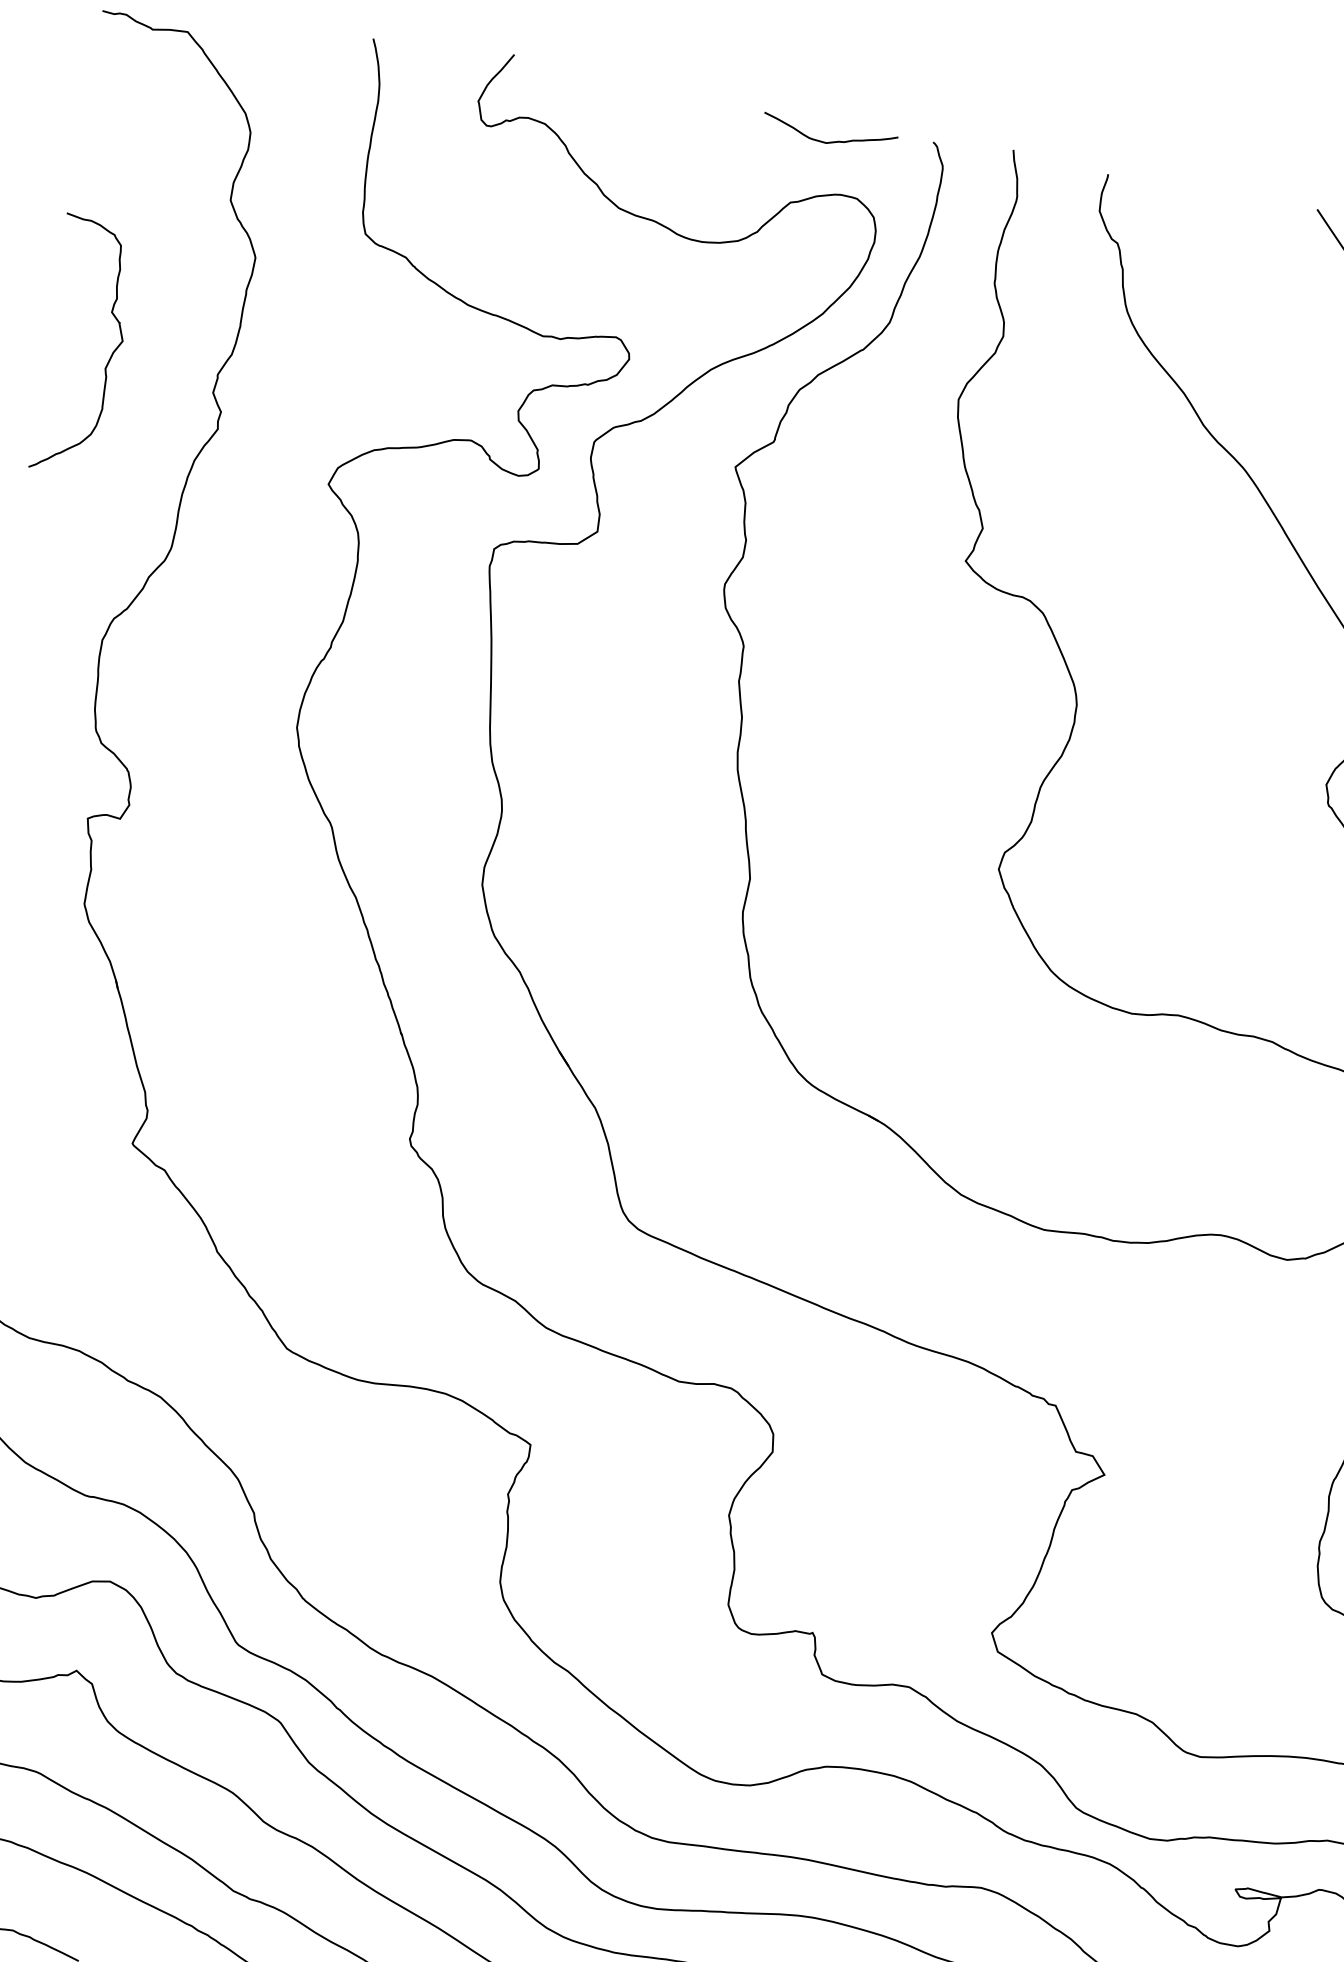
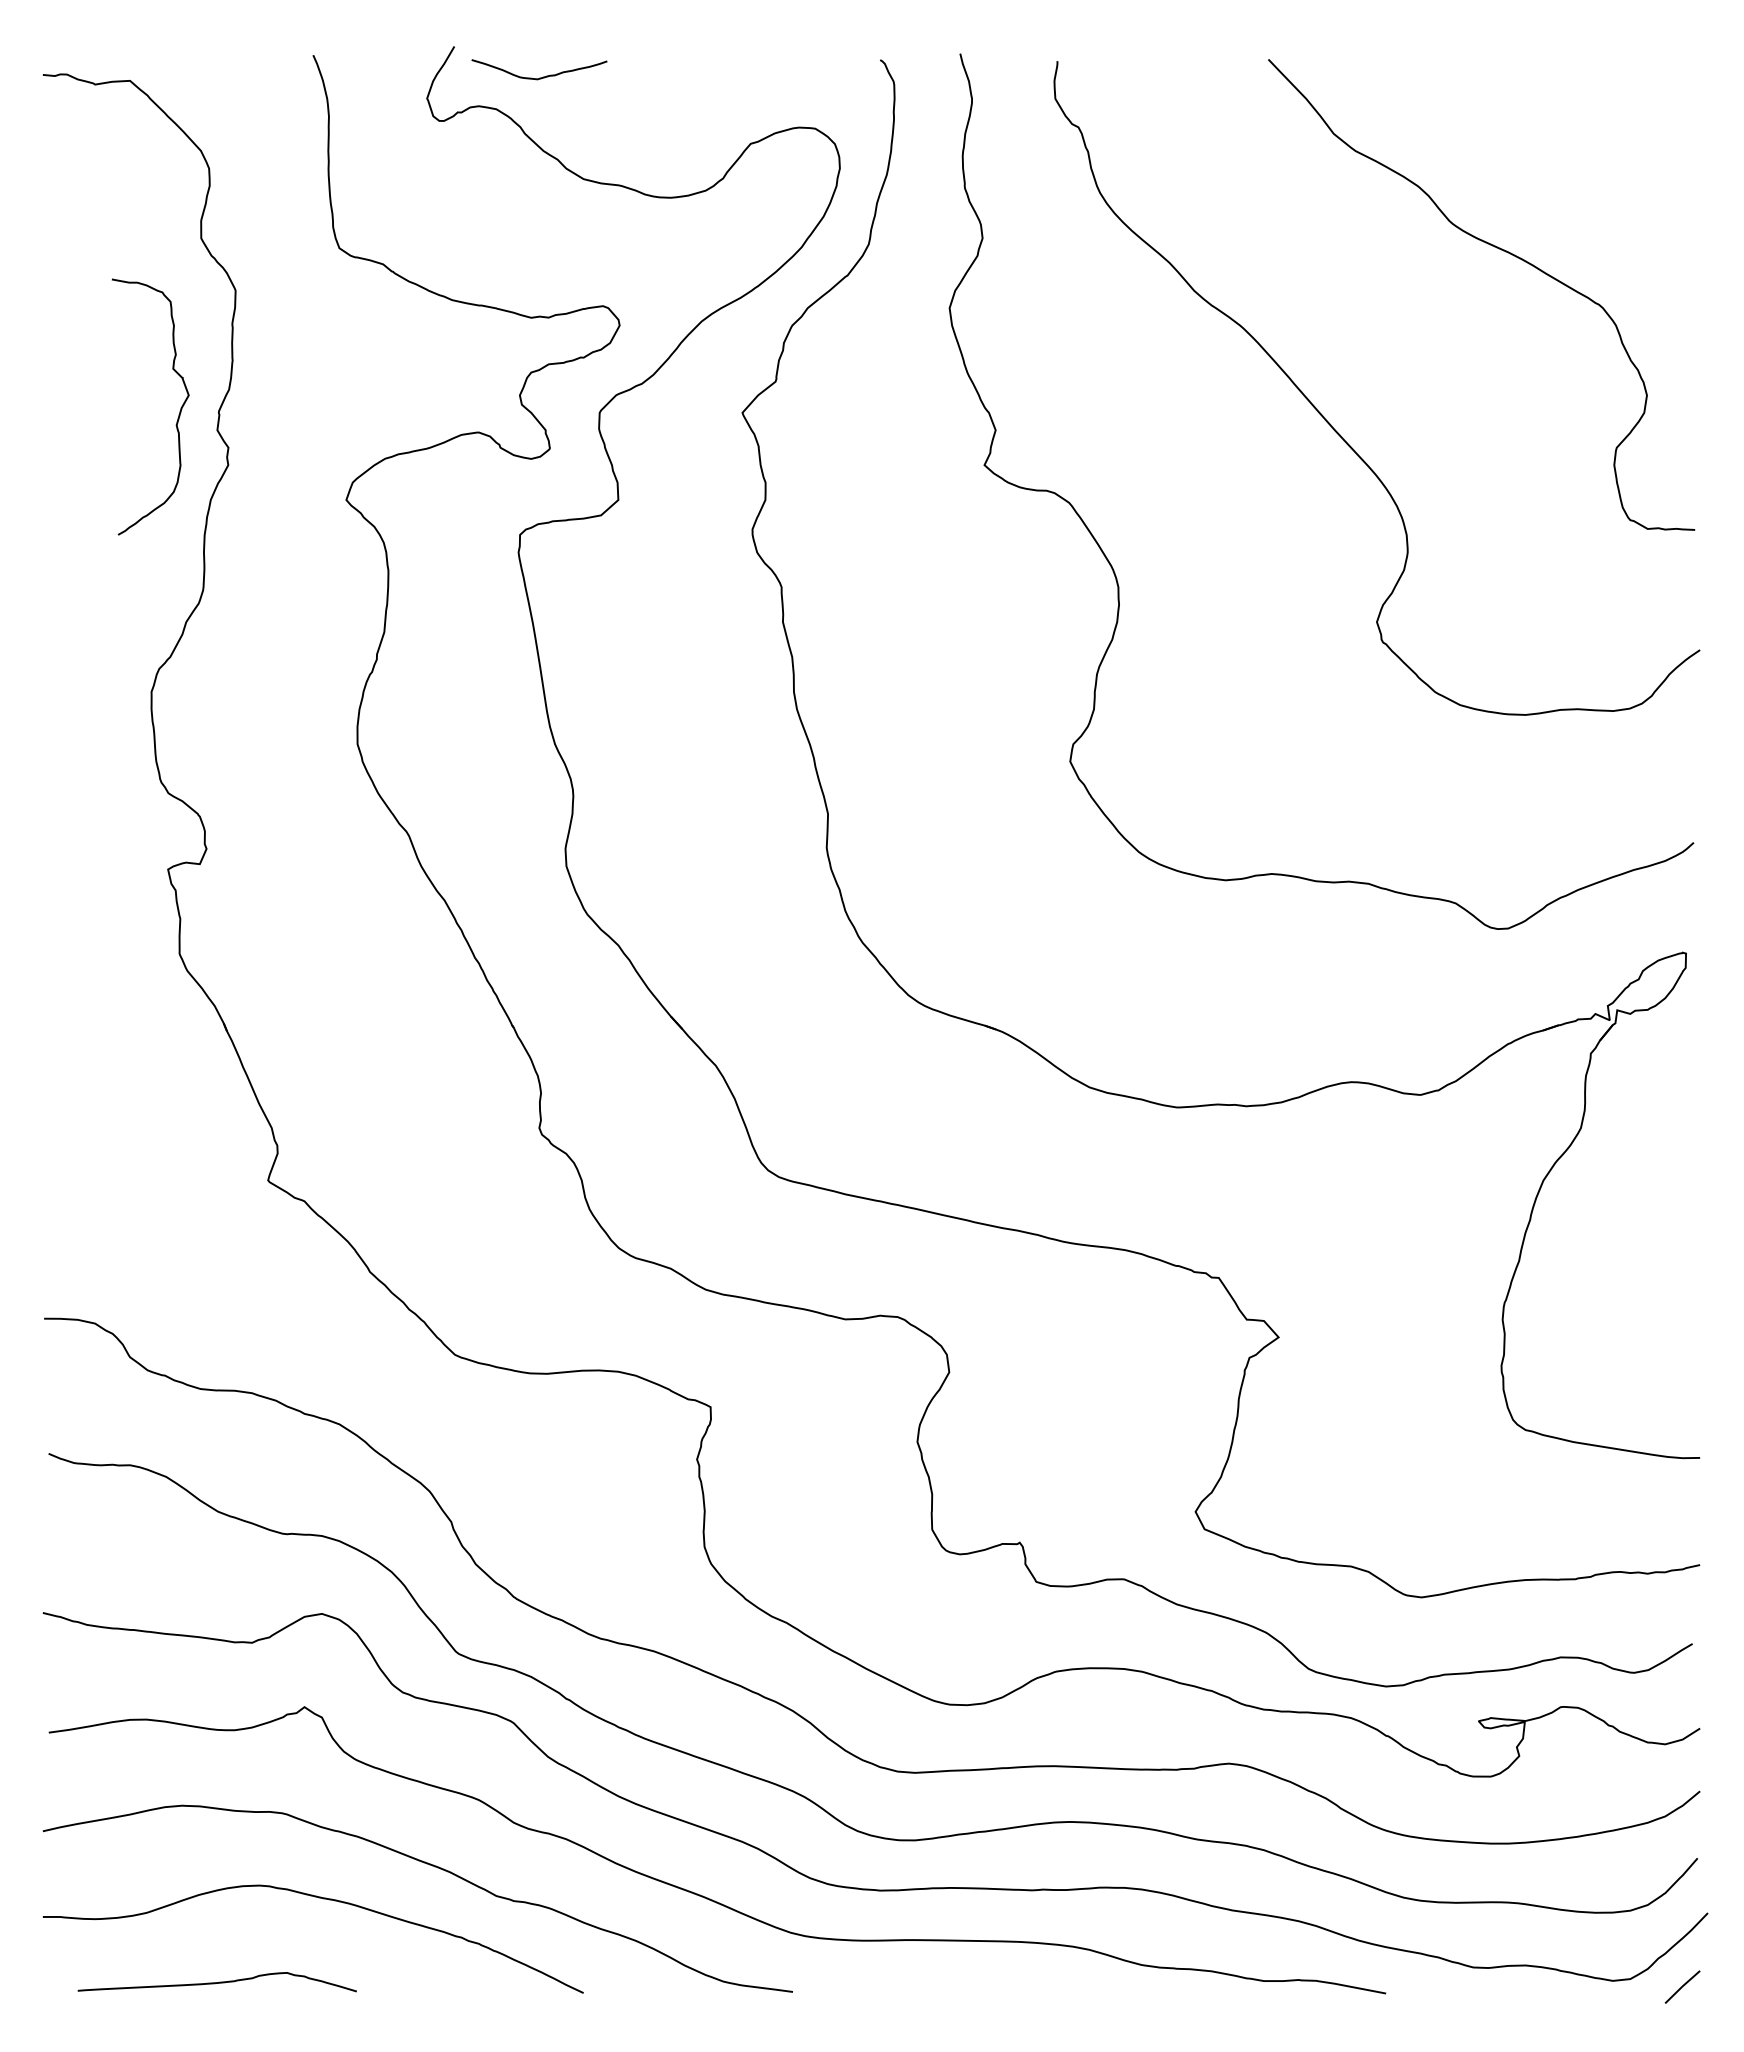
curve: (828, 141) -> (539, 77), moved
curve: (109, 358) -> (178, 414), moved

